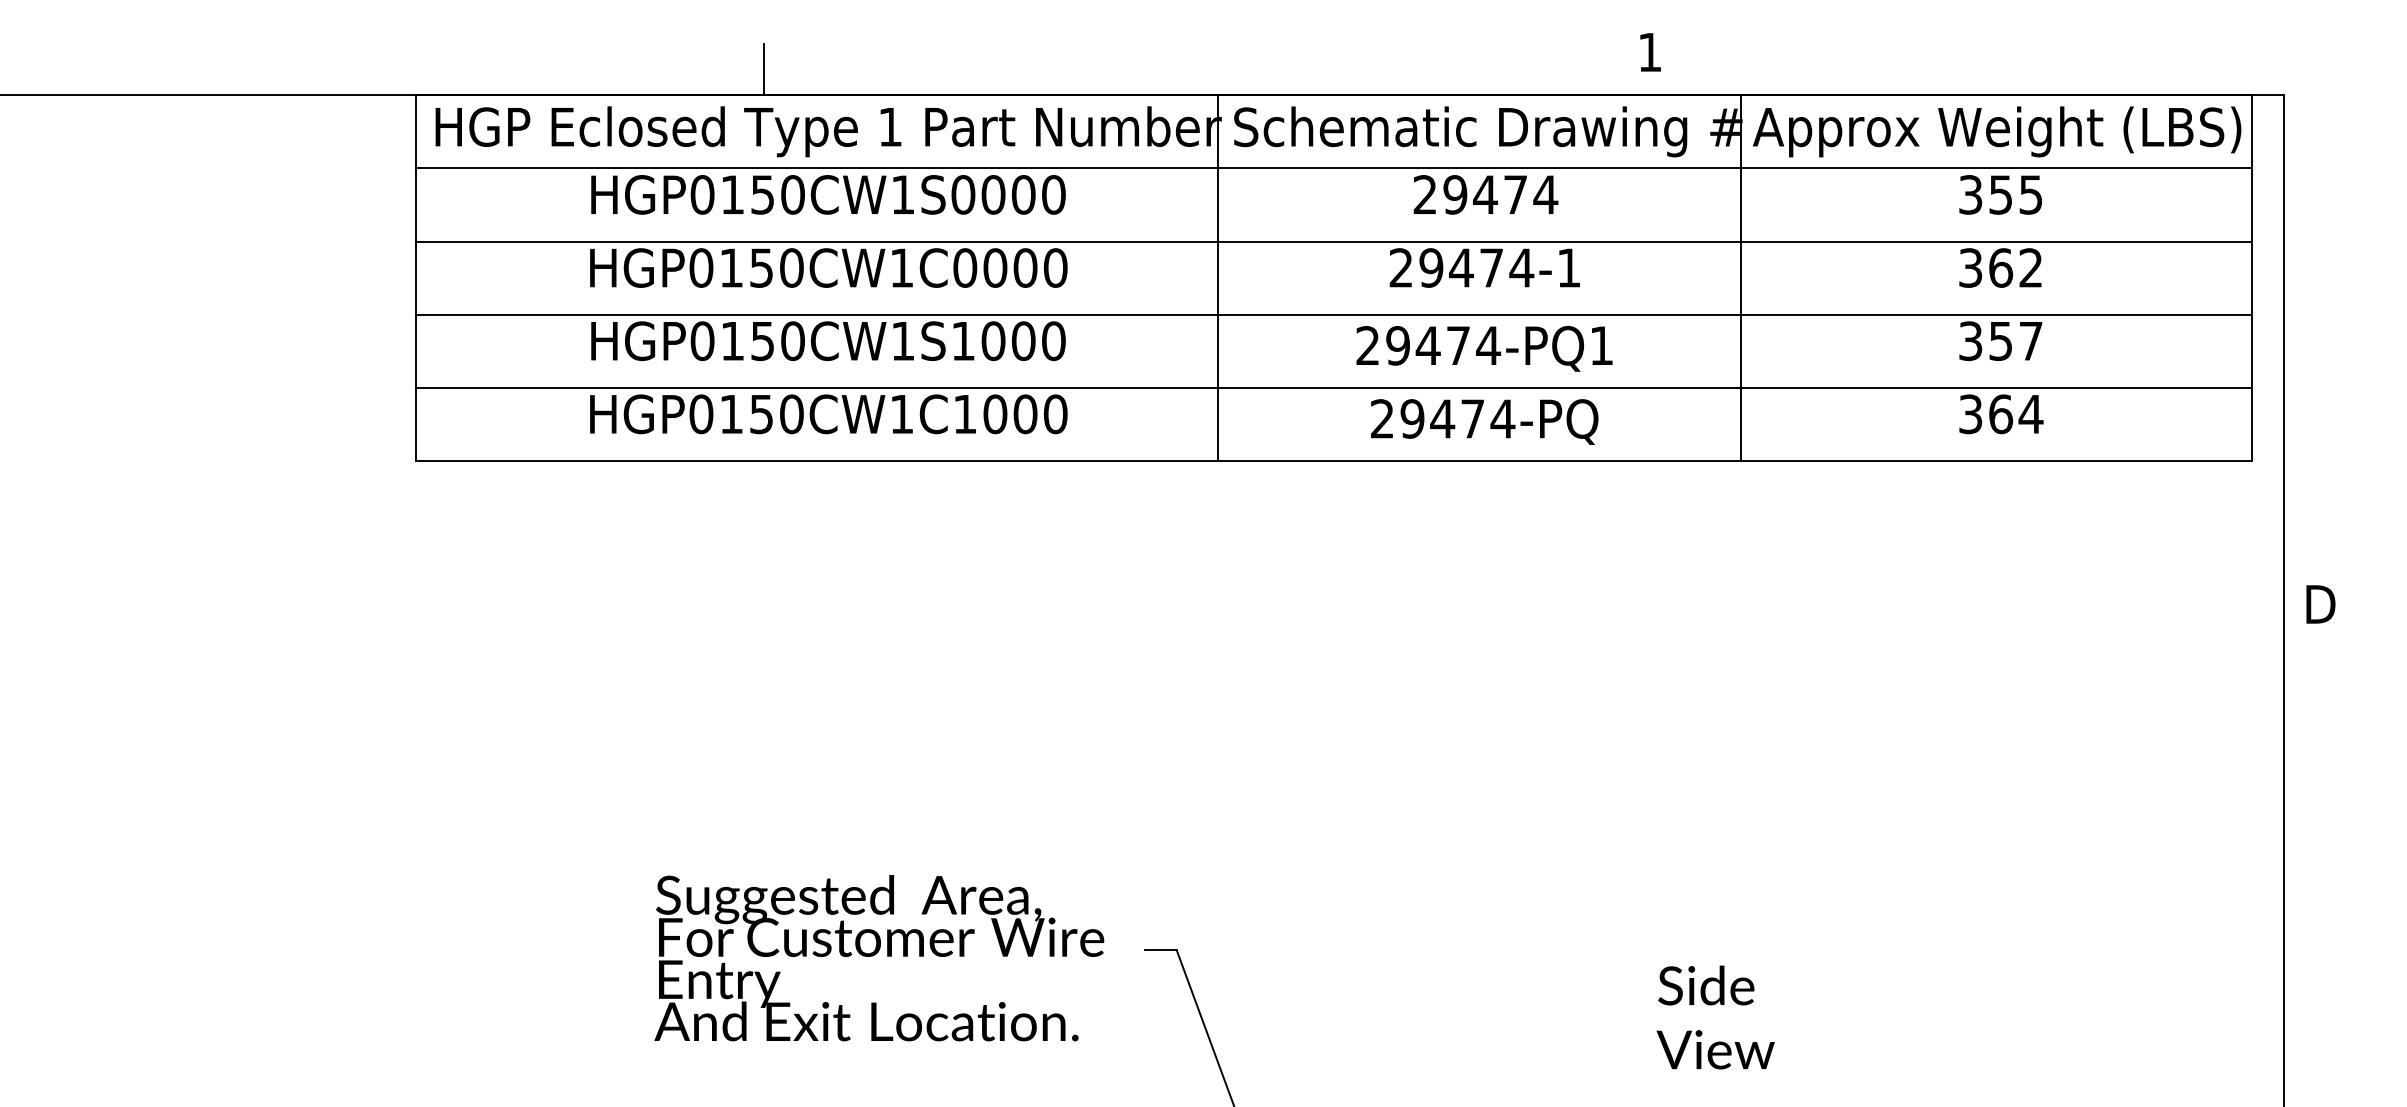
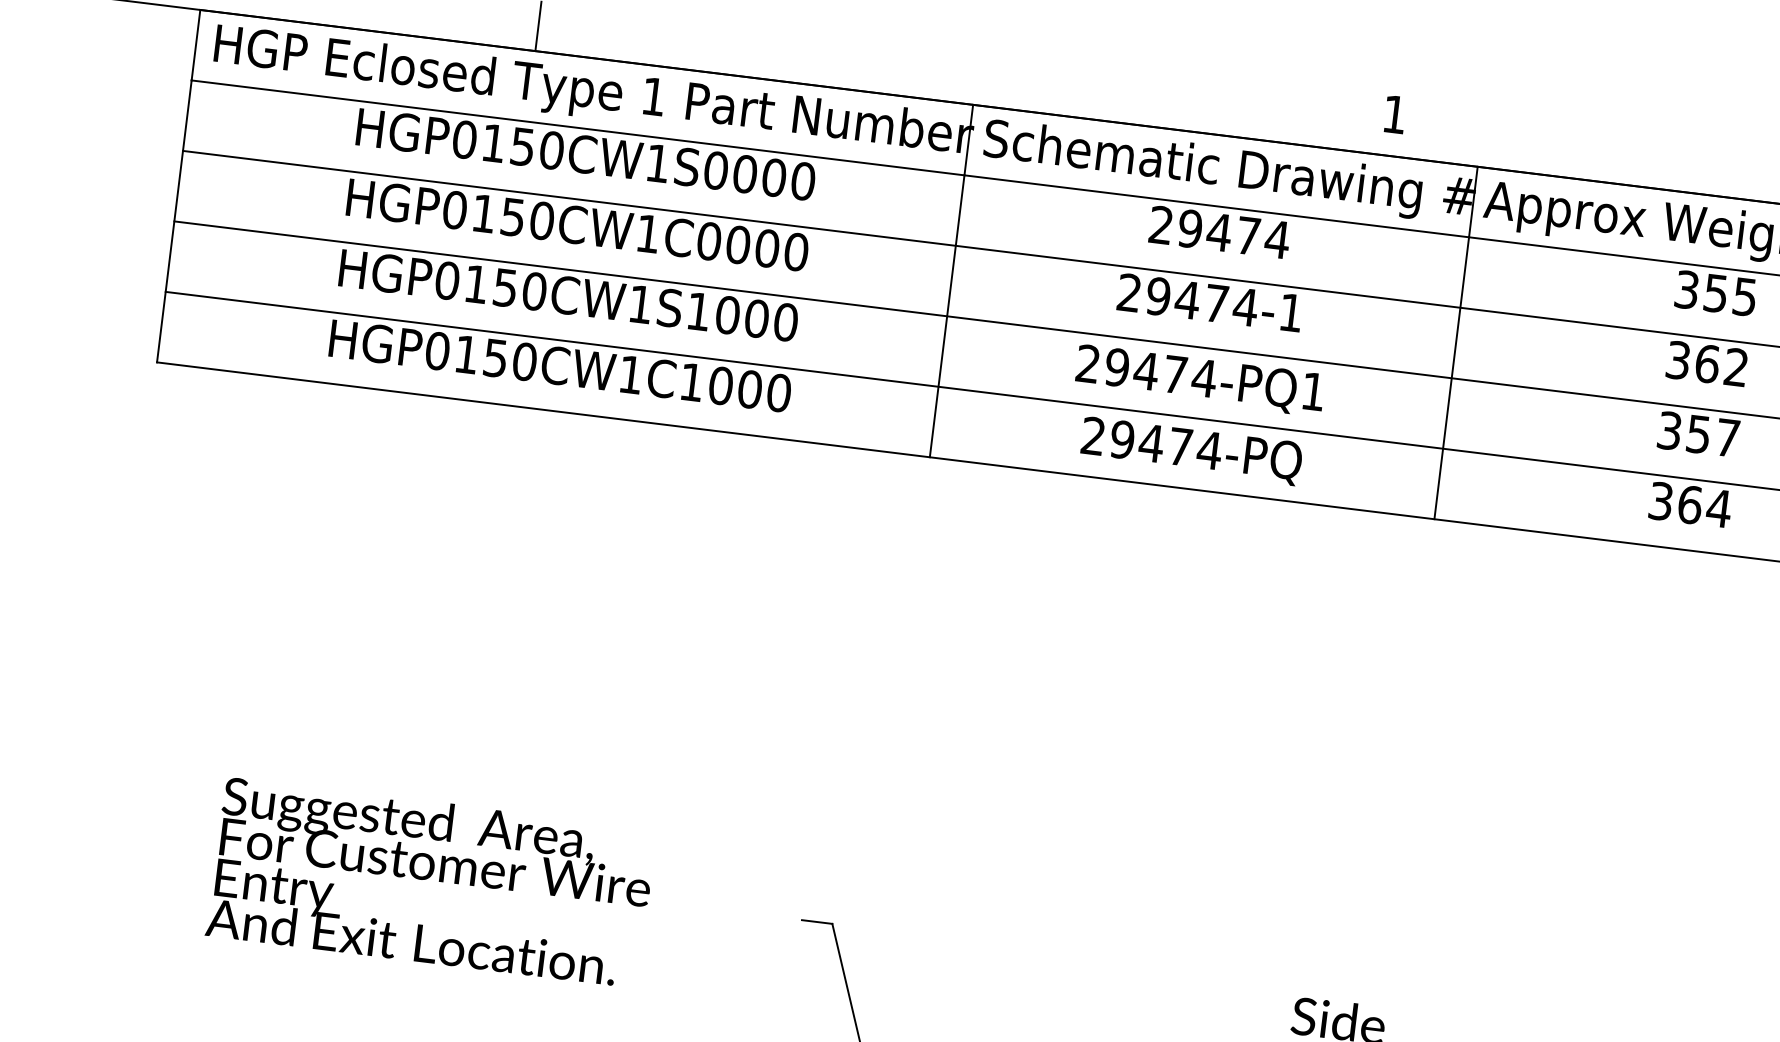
text: (879, 958) -> (431, 882), moved

